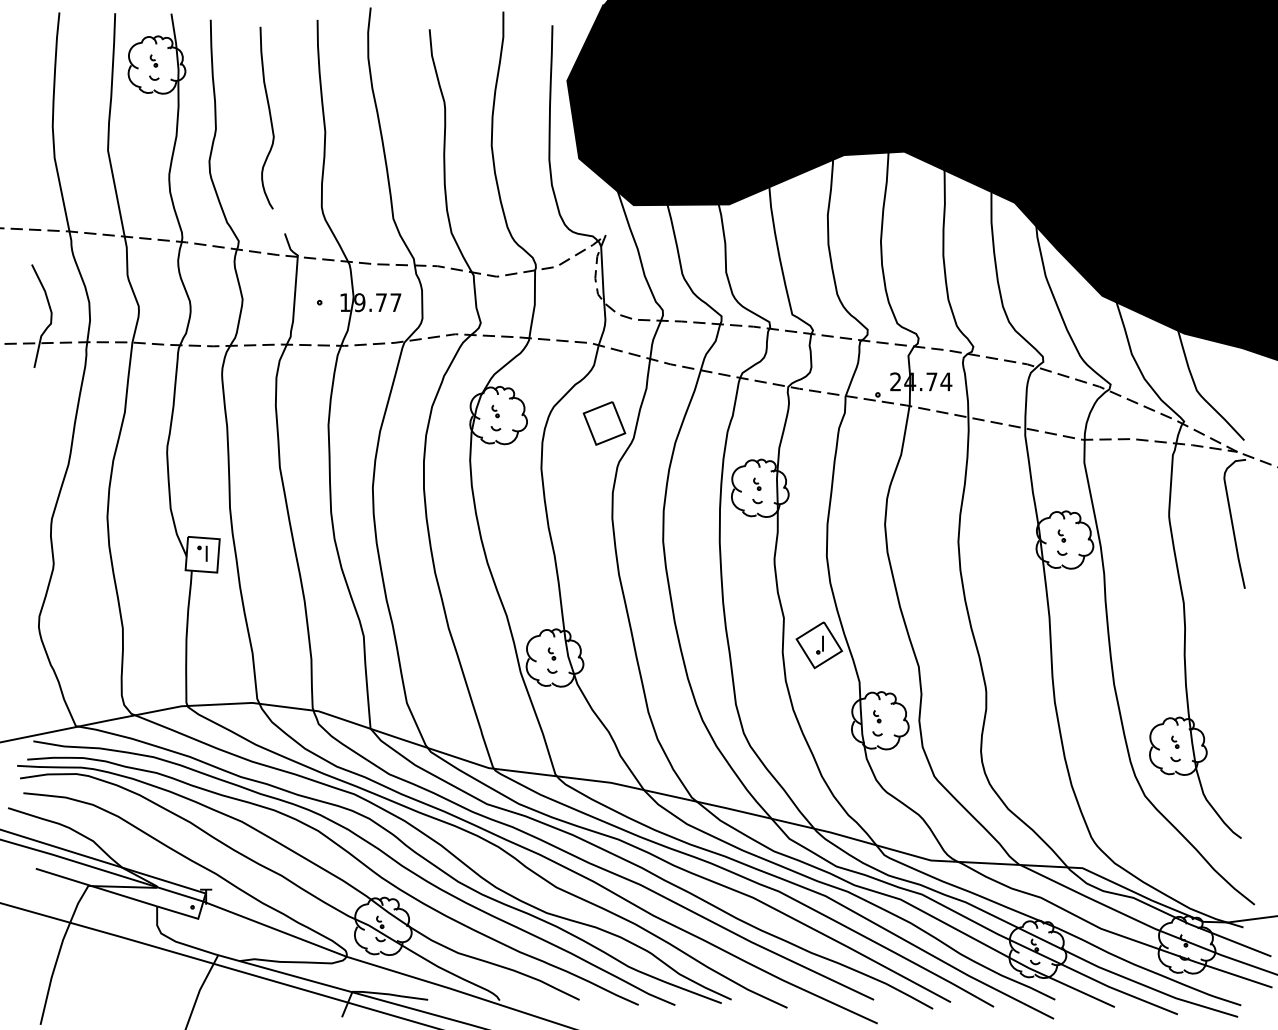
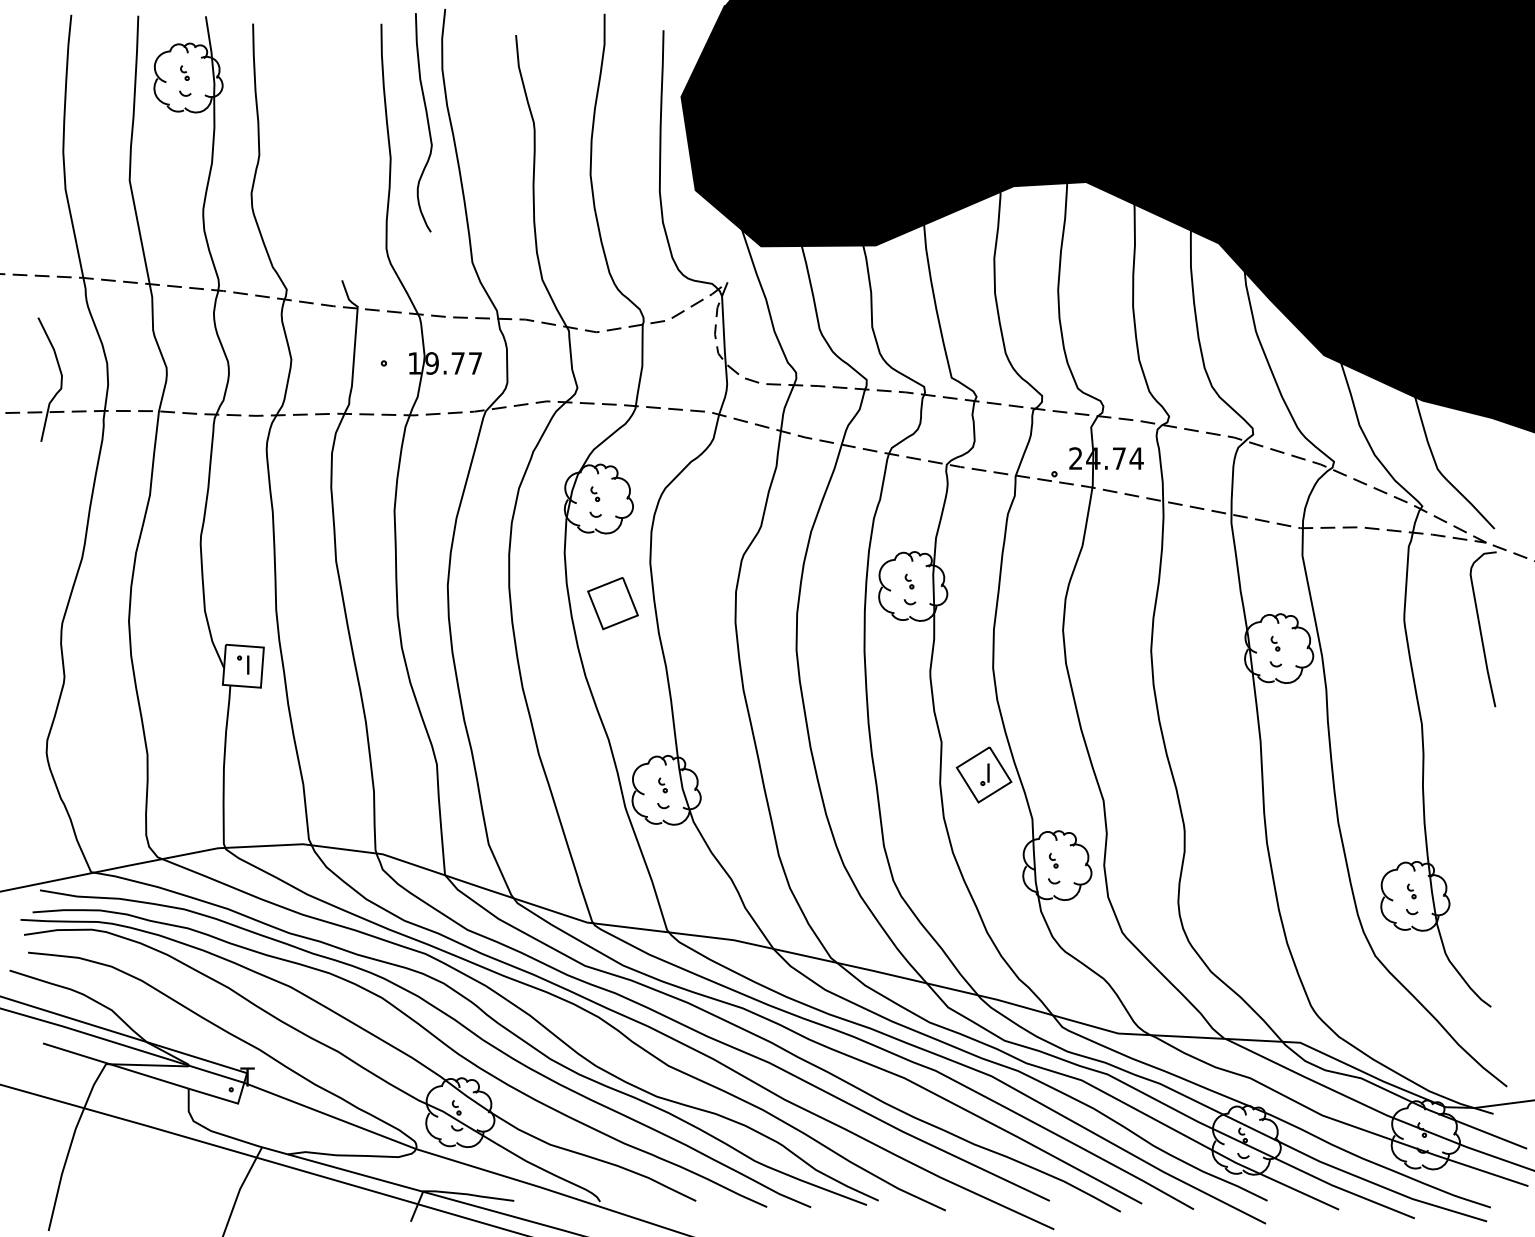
curve: (270, 117) -> (427, 122), moved
part: (604, 423) -> (612, 603), moved

